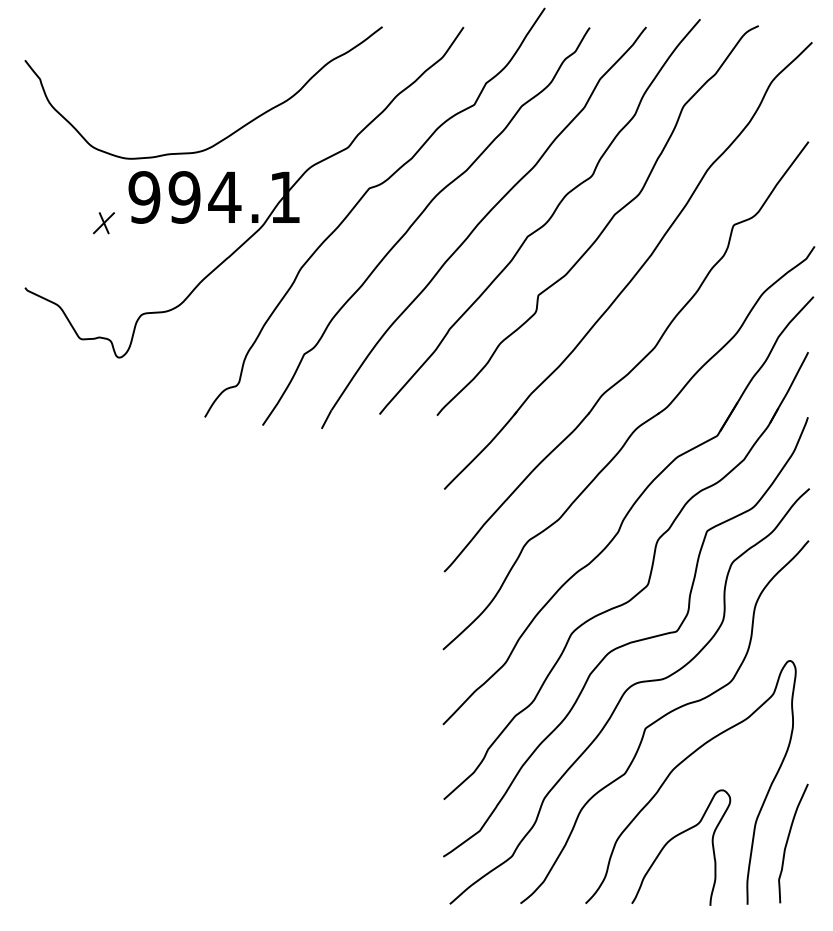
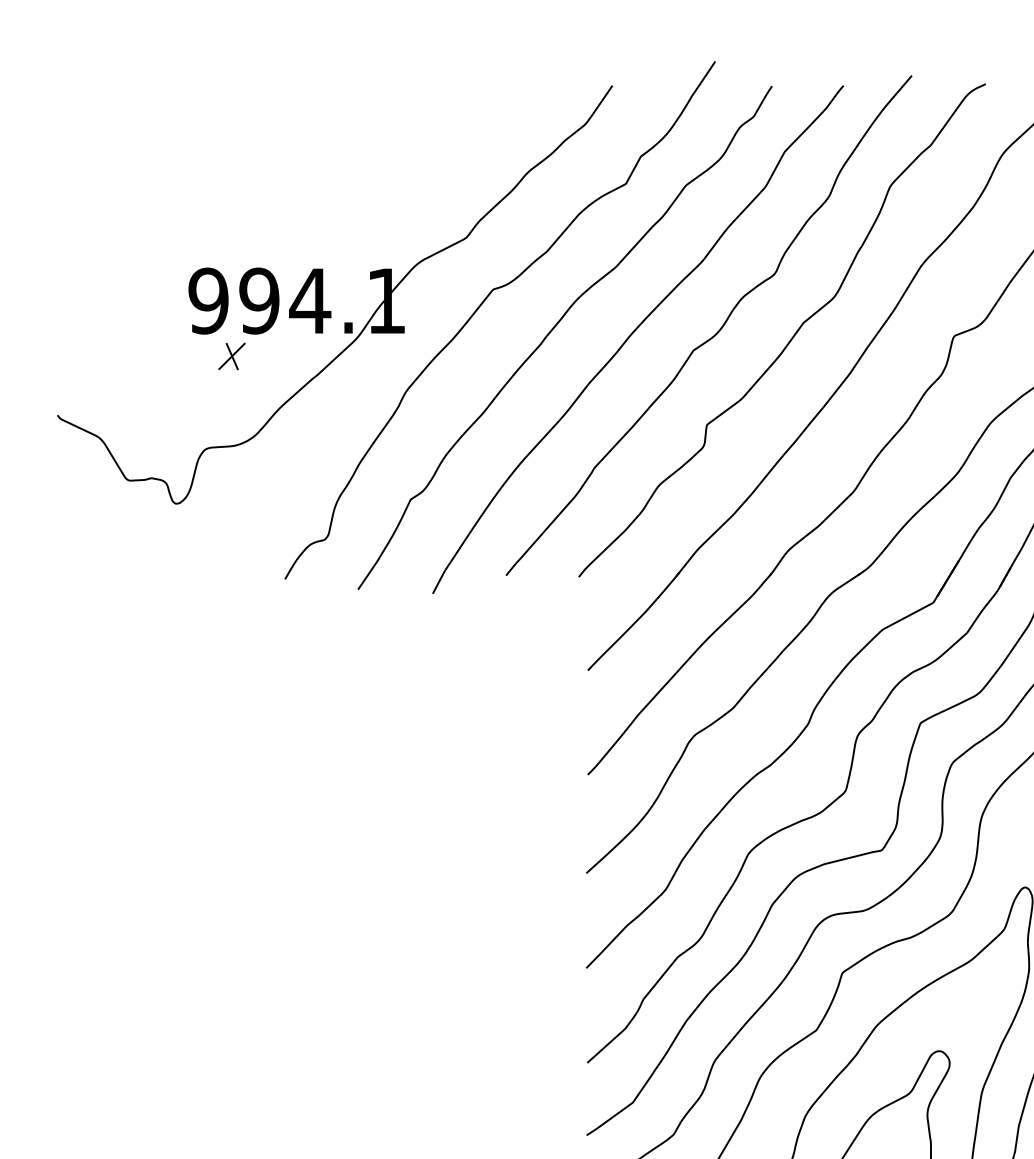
curve: (229, 134) -> (316, 221), removed
part: (103, 223) -> (231, 356), moved

